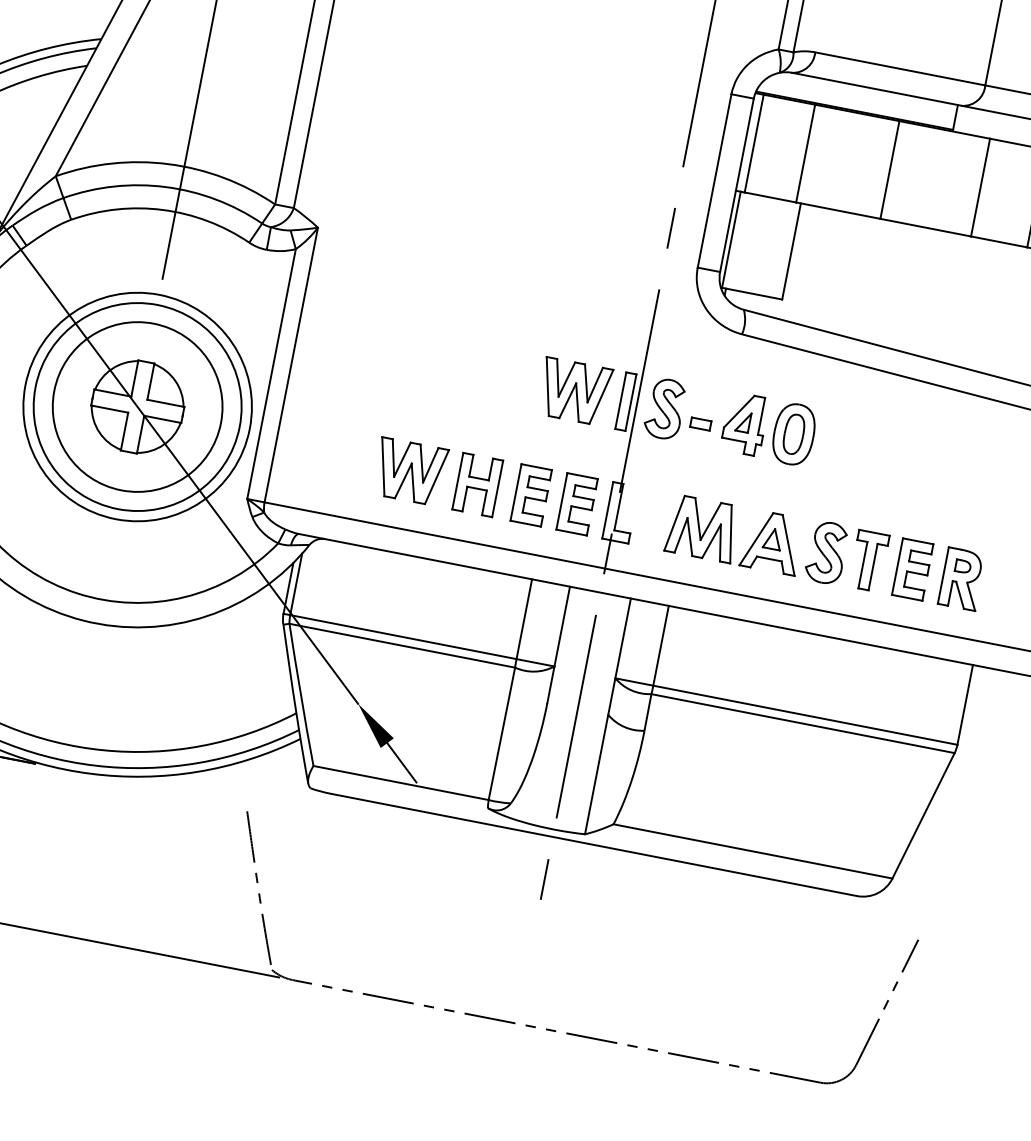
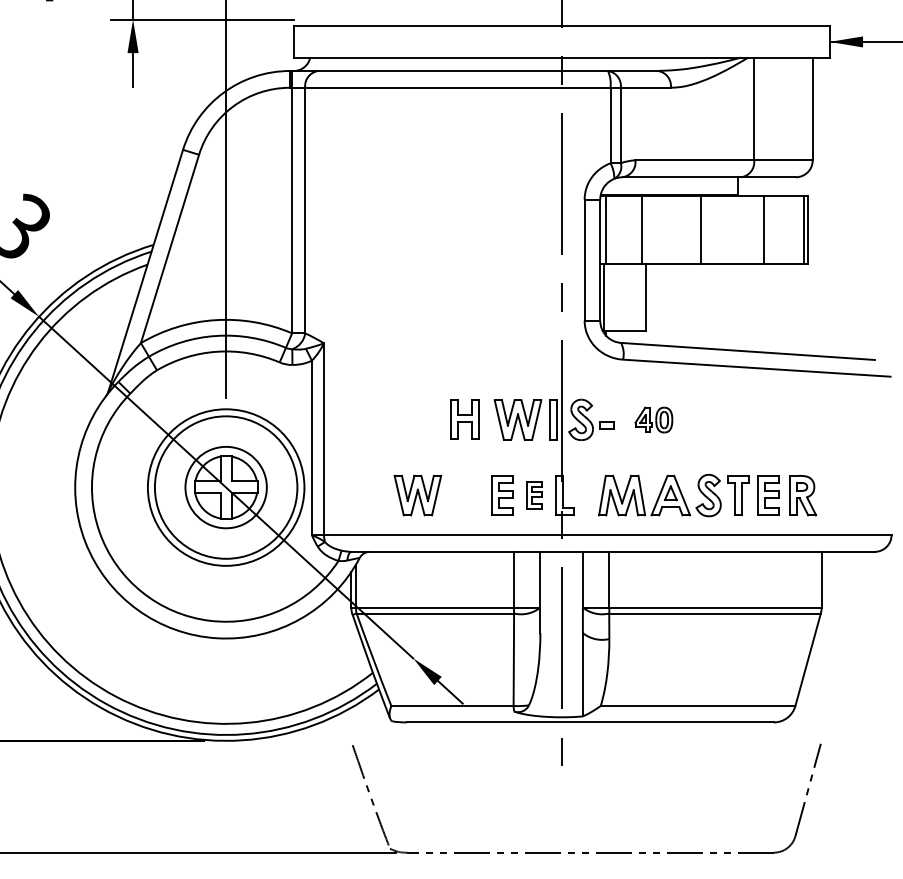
circle: (138, 407) -> (226, 487), size x0.7
part: (768, 428) -> (653, 419), size x0.6
part: (476, 484) -> (464, 419), moved
part: (577, 504) -> (534, 495), size x0.7

